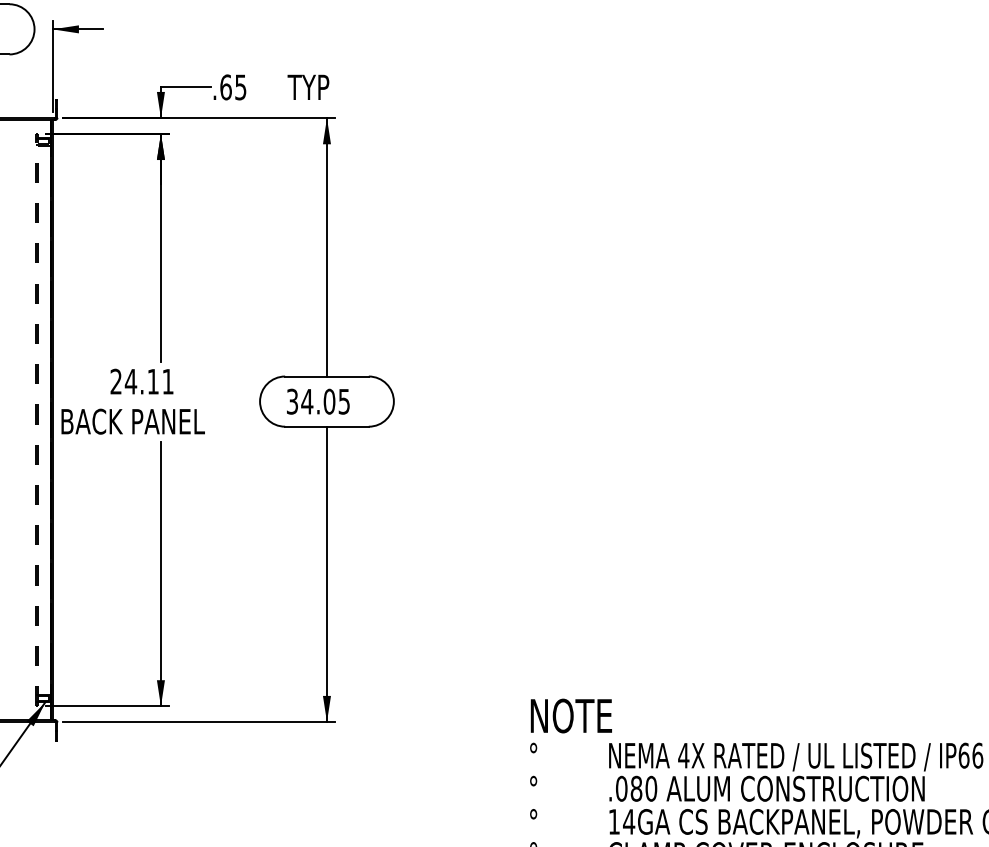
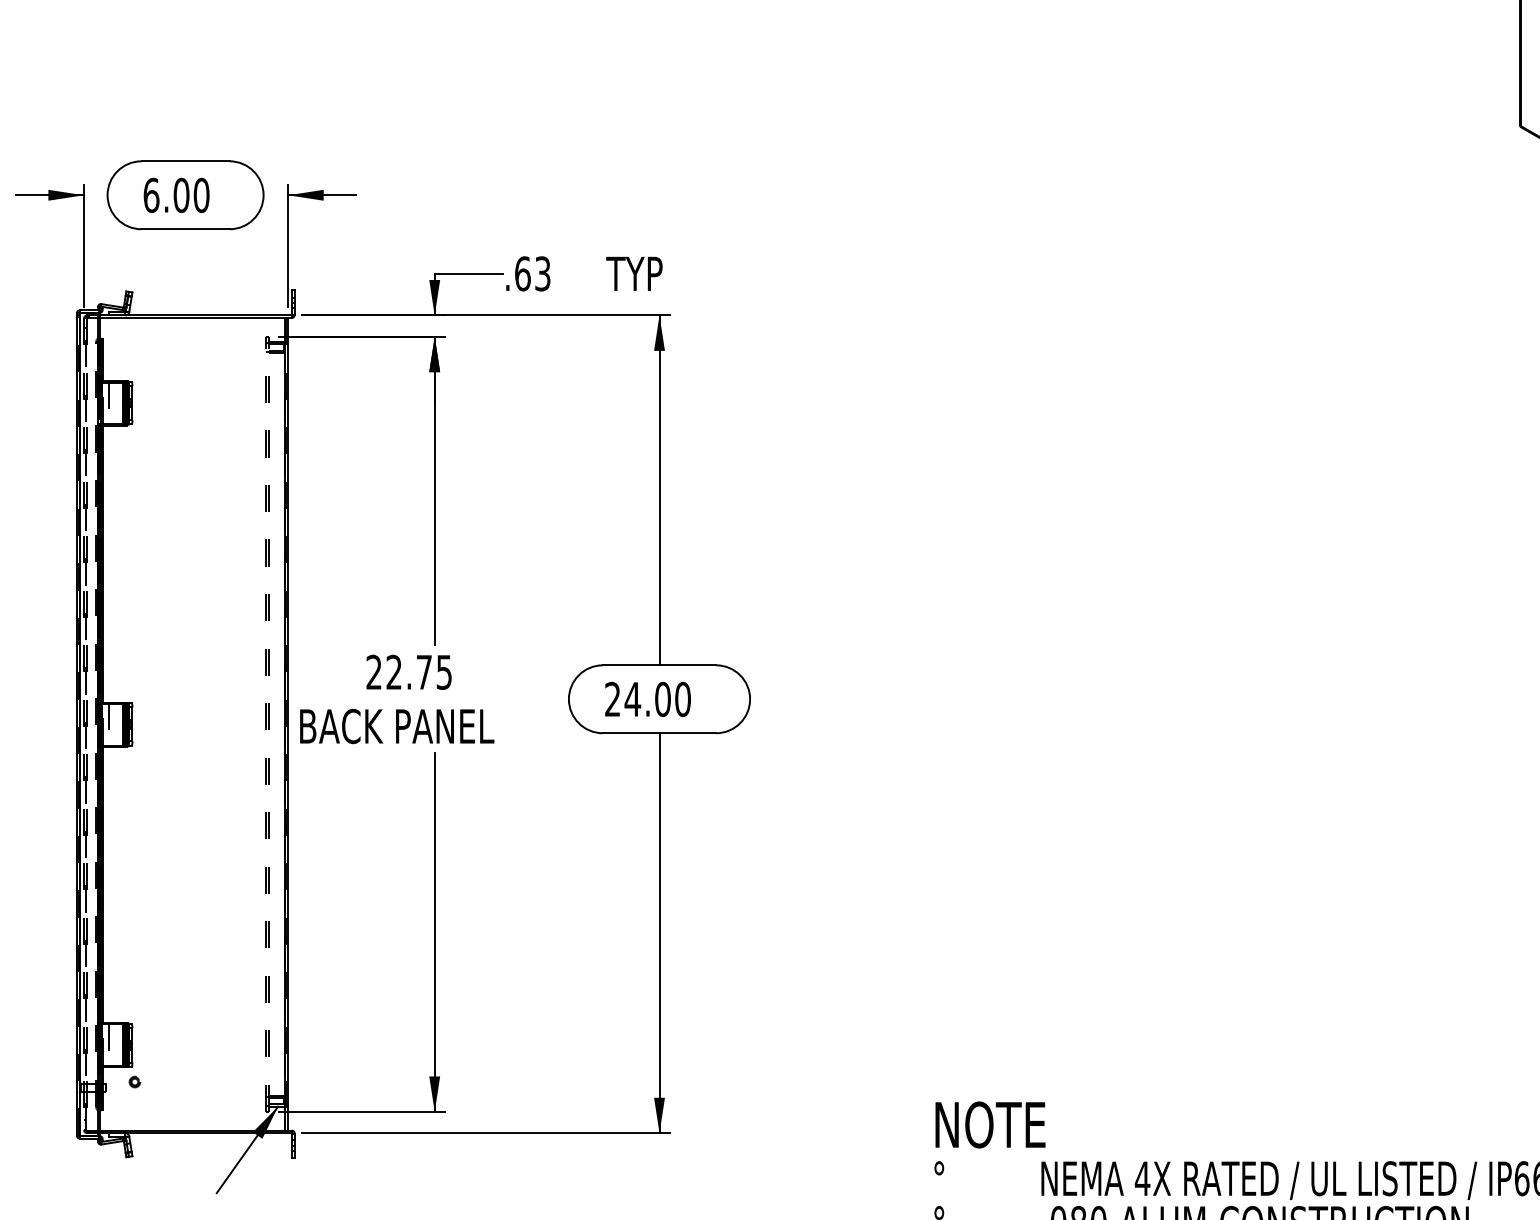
text: (240, 87) -> (542, 273), .65 -> .63
text: (148, 381) -> (418, 671), 24.11 -> 22.75
text: (318, 401) -> (647, 699), 34.05 -> 24.00

